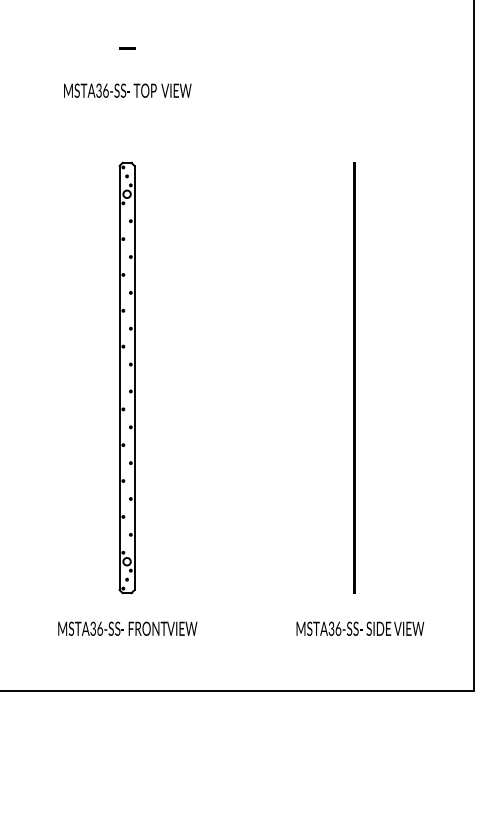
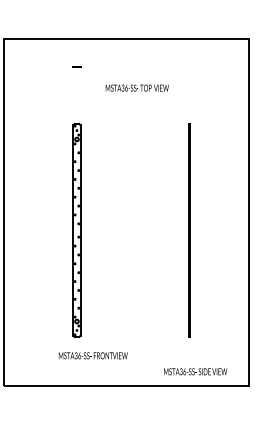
text: (126, 89) -> (136, 87), moved
text: (128, 628) -> (93, 355), moved
text: (360, 628) -> (195, 371), moved

